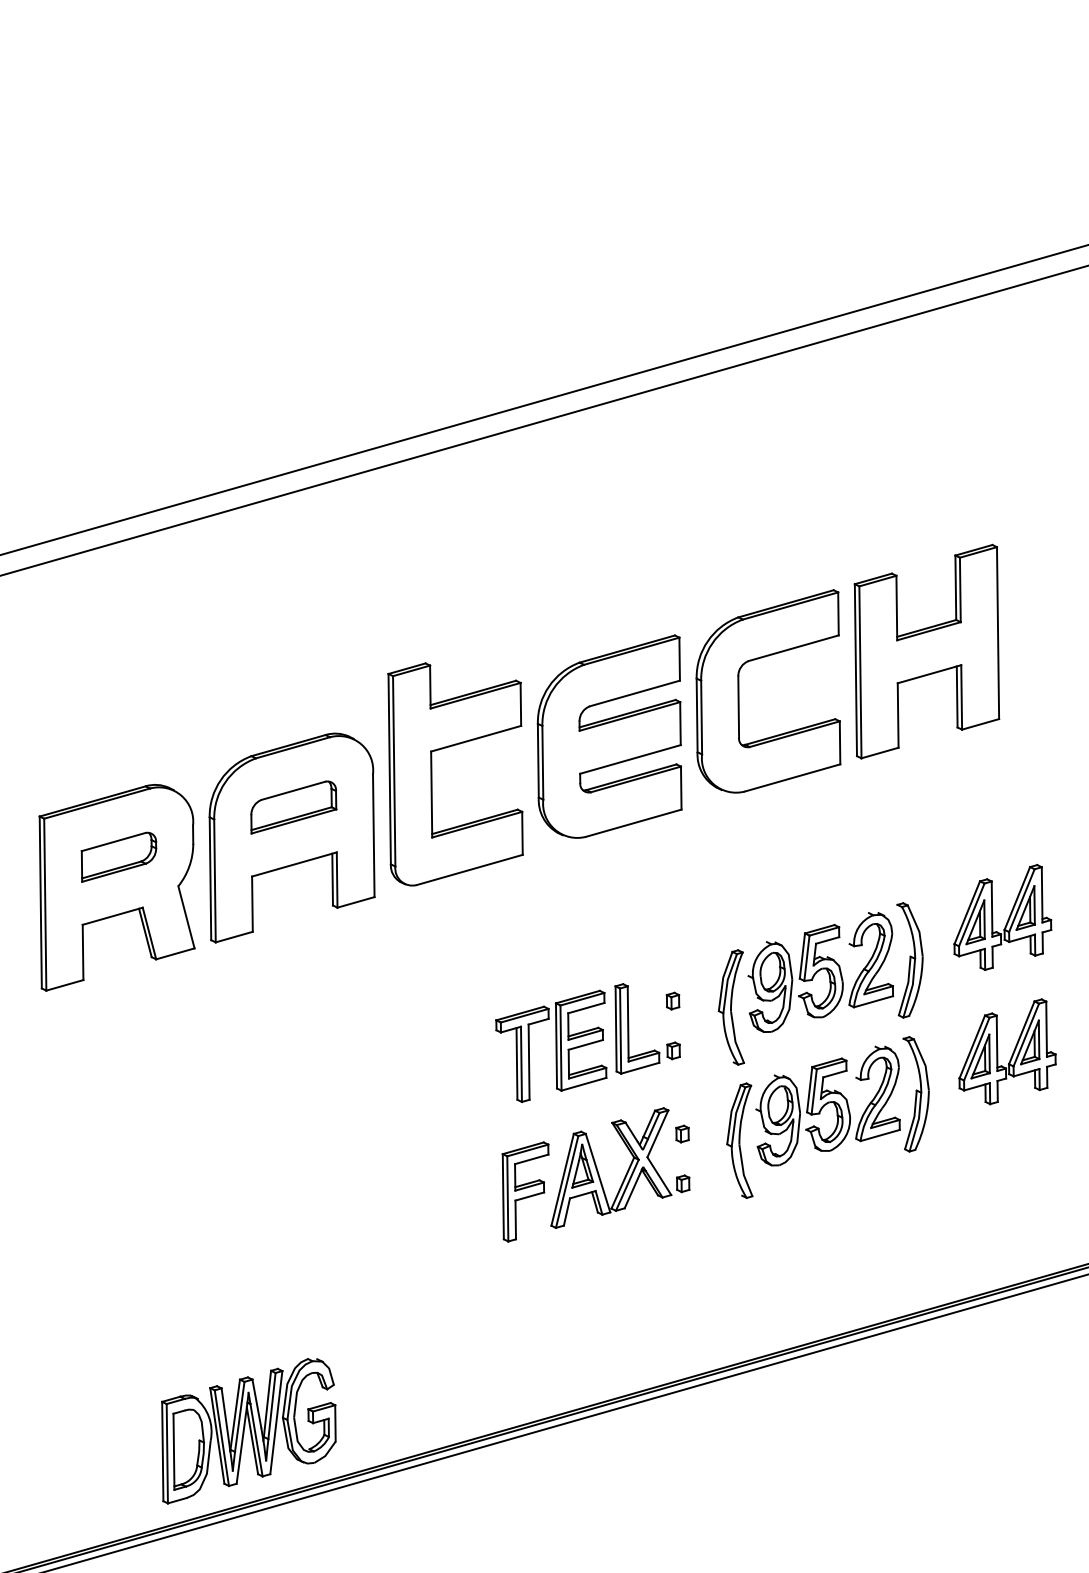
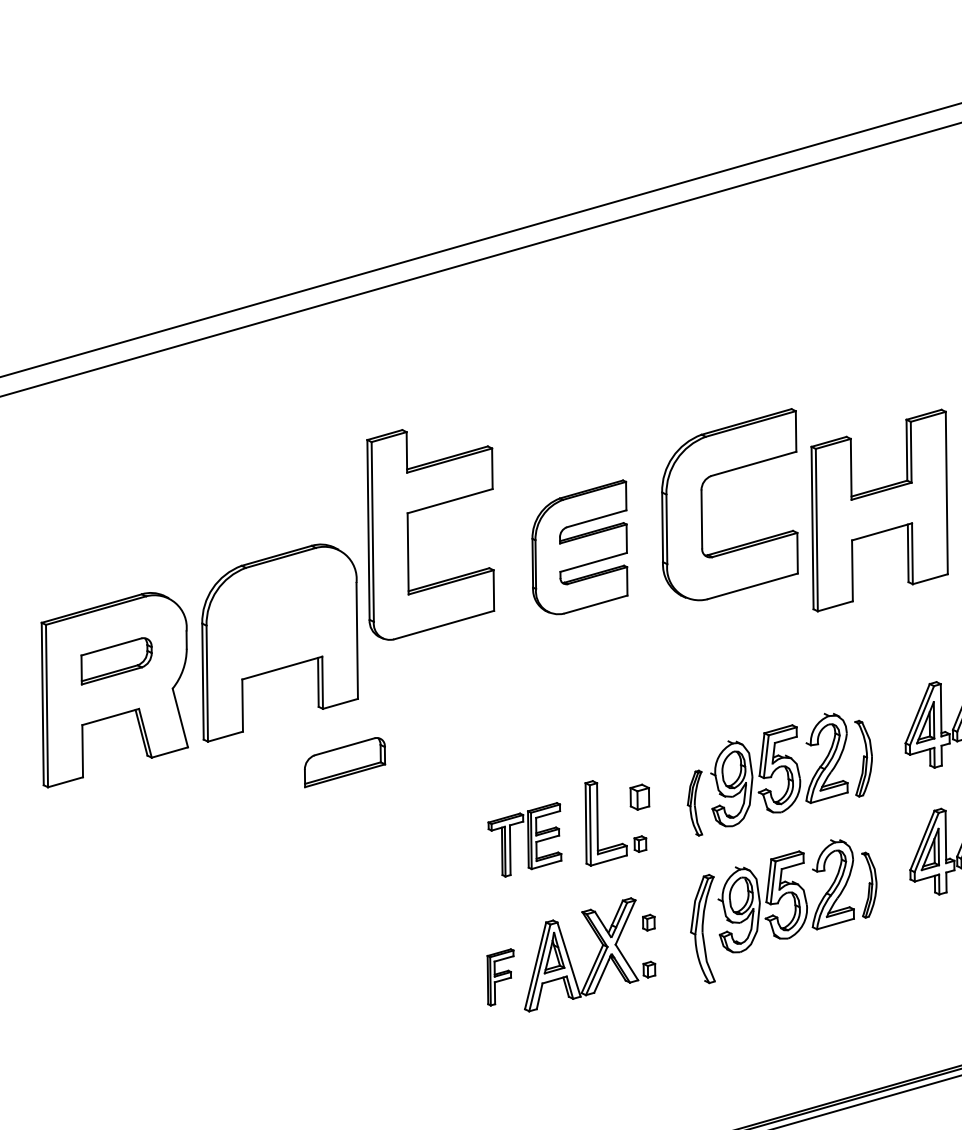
part: (926, 651) -> (879, 510), moved
part: (609, 736) -> (579, 547), size x0.7
part: (432, 774) -> (408, 534), moved
part: (293, 807) -> (344, 762), moved
part: (909, 960) -> (863, 758), size x0.7
part: (672, 1000) -> (639, 796), size x1.6
part: (731, 1007) -> (695, 803), size x0.6
part: (551, 1045) -> (525, 839), size x0.7
part: (915, 1094) -> (868, 885), size x0.6
part: (525, 1191) -> (500, 976), size x0.6

